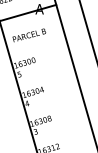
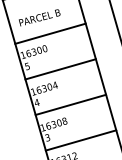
line: (37, 48) -> (49, 34), added
line: (45, 76) -> (59, 68), added
line: (54, 105) -> (70, 104), added
line: (62, 133) -> (80, 139), added

